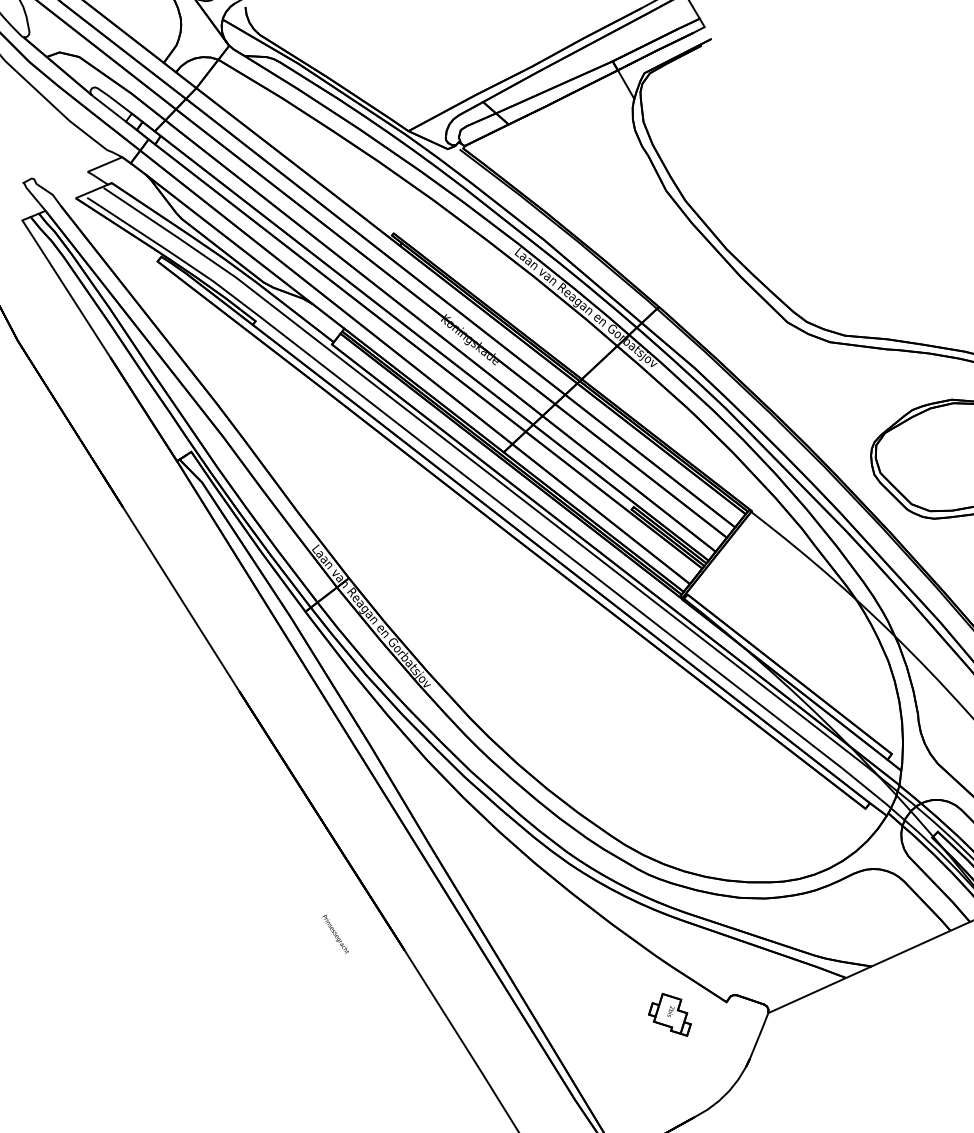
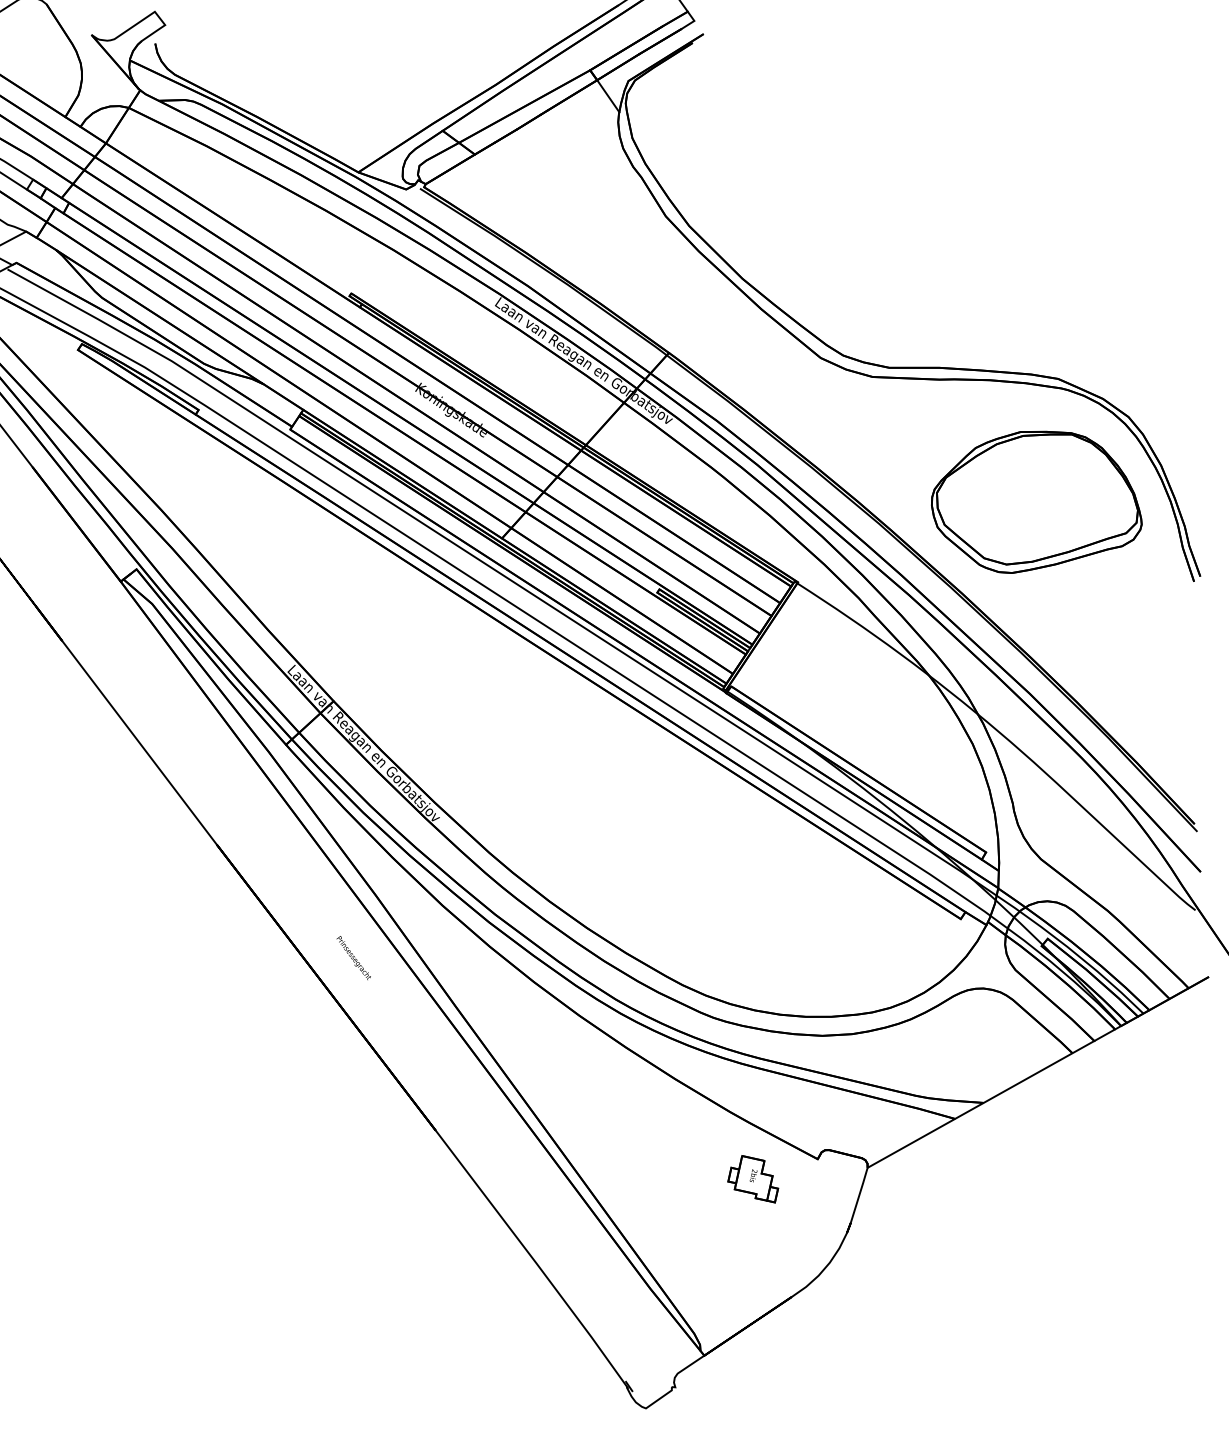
text: (335, 934) -> (353, 958), moved

